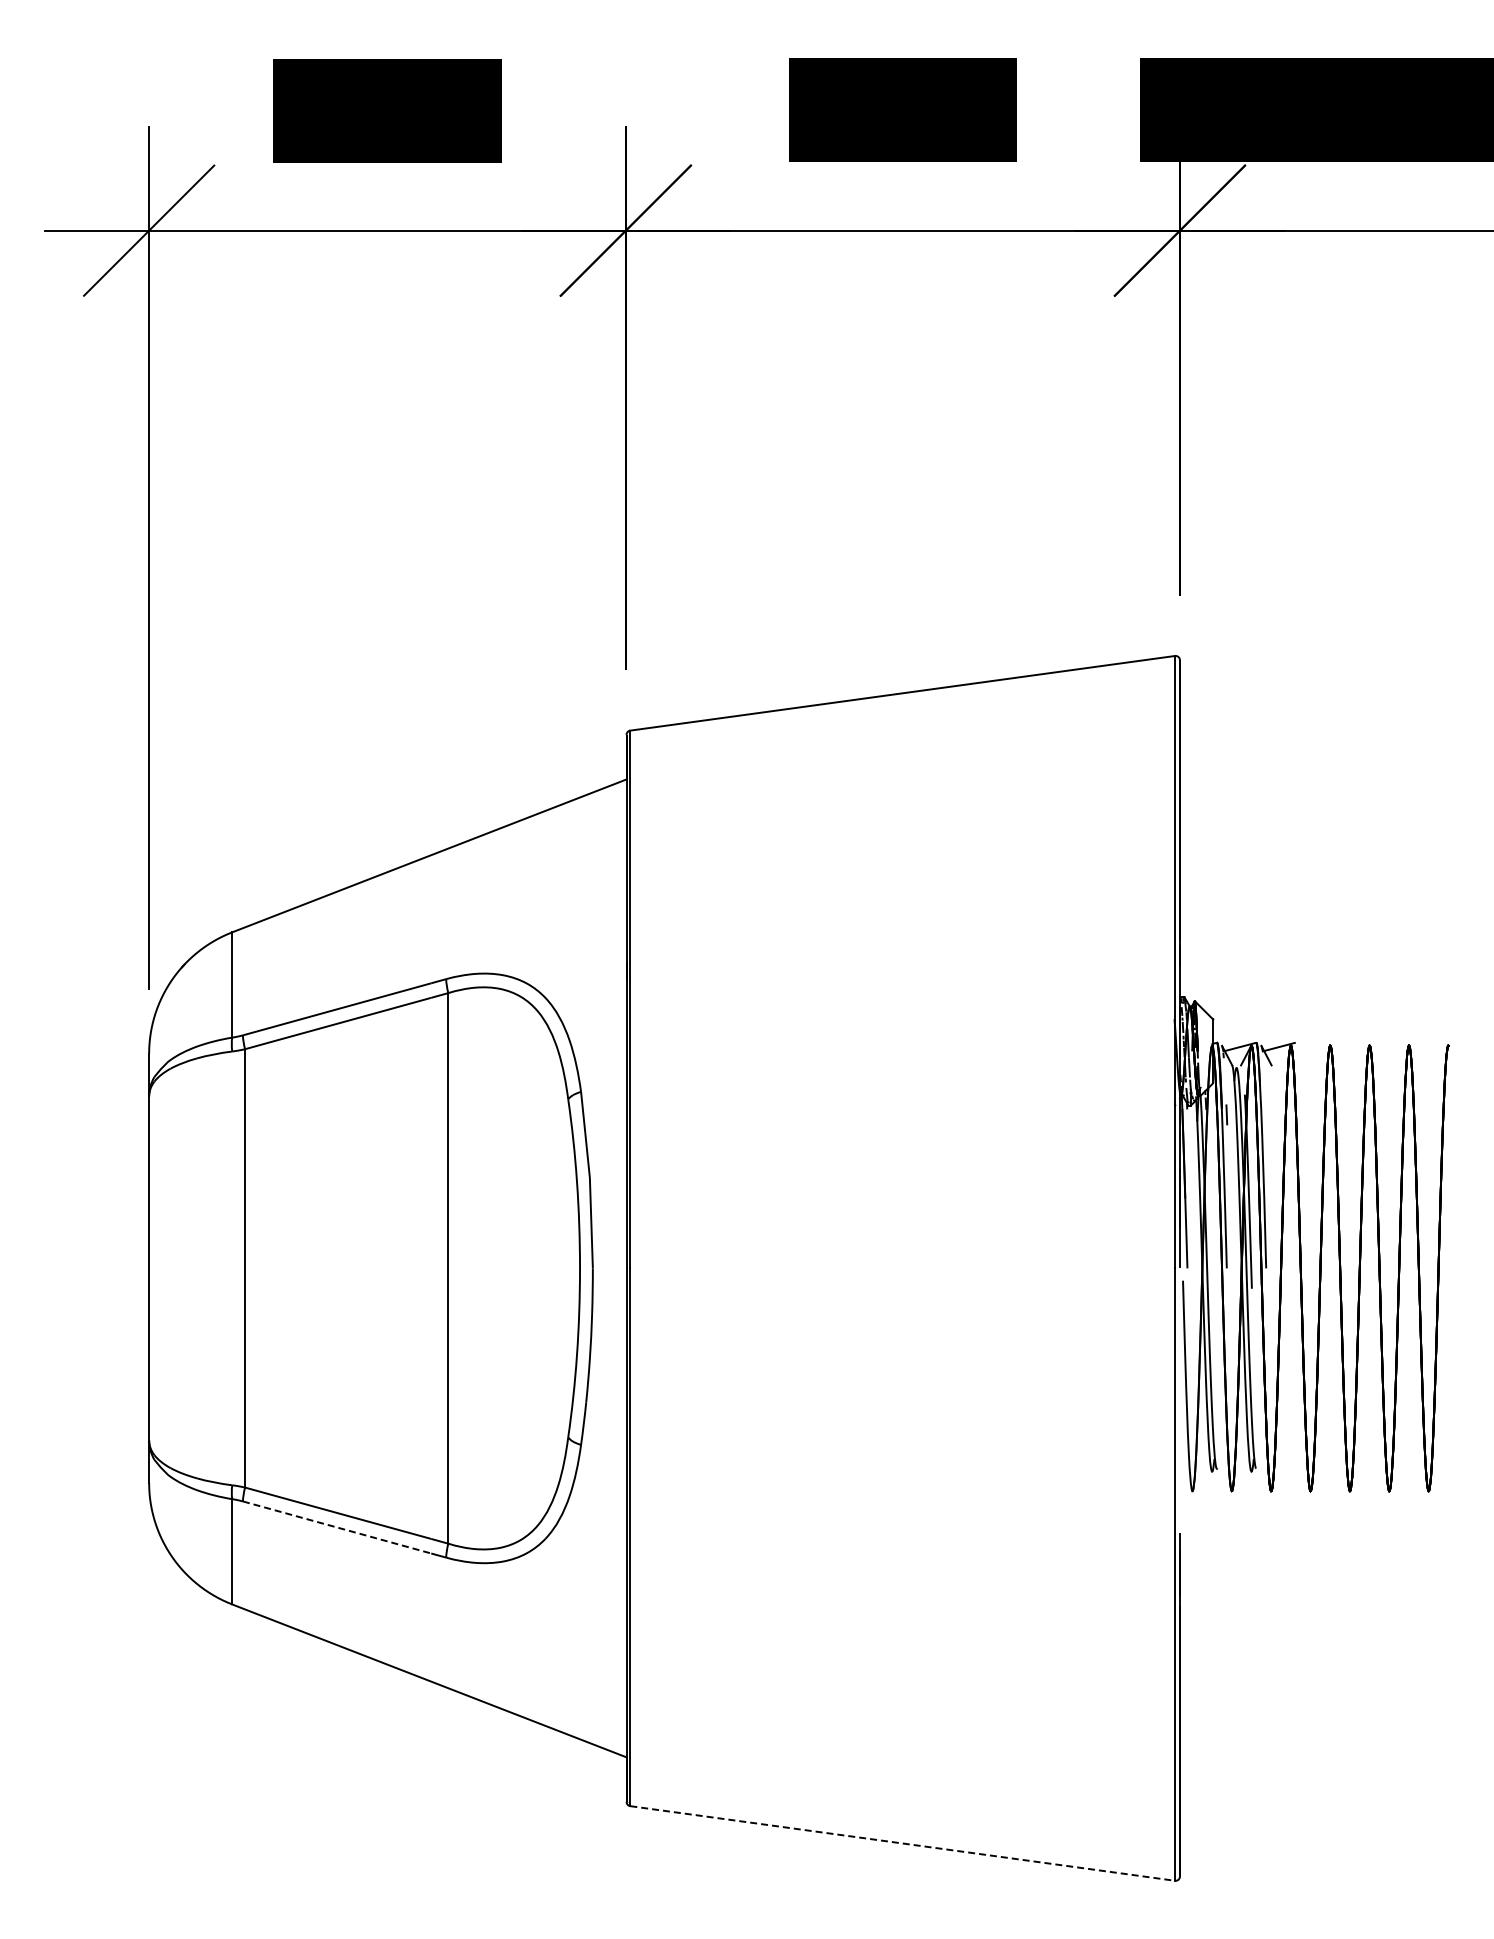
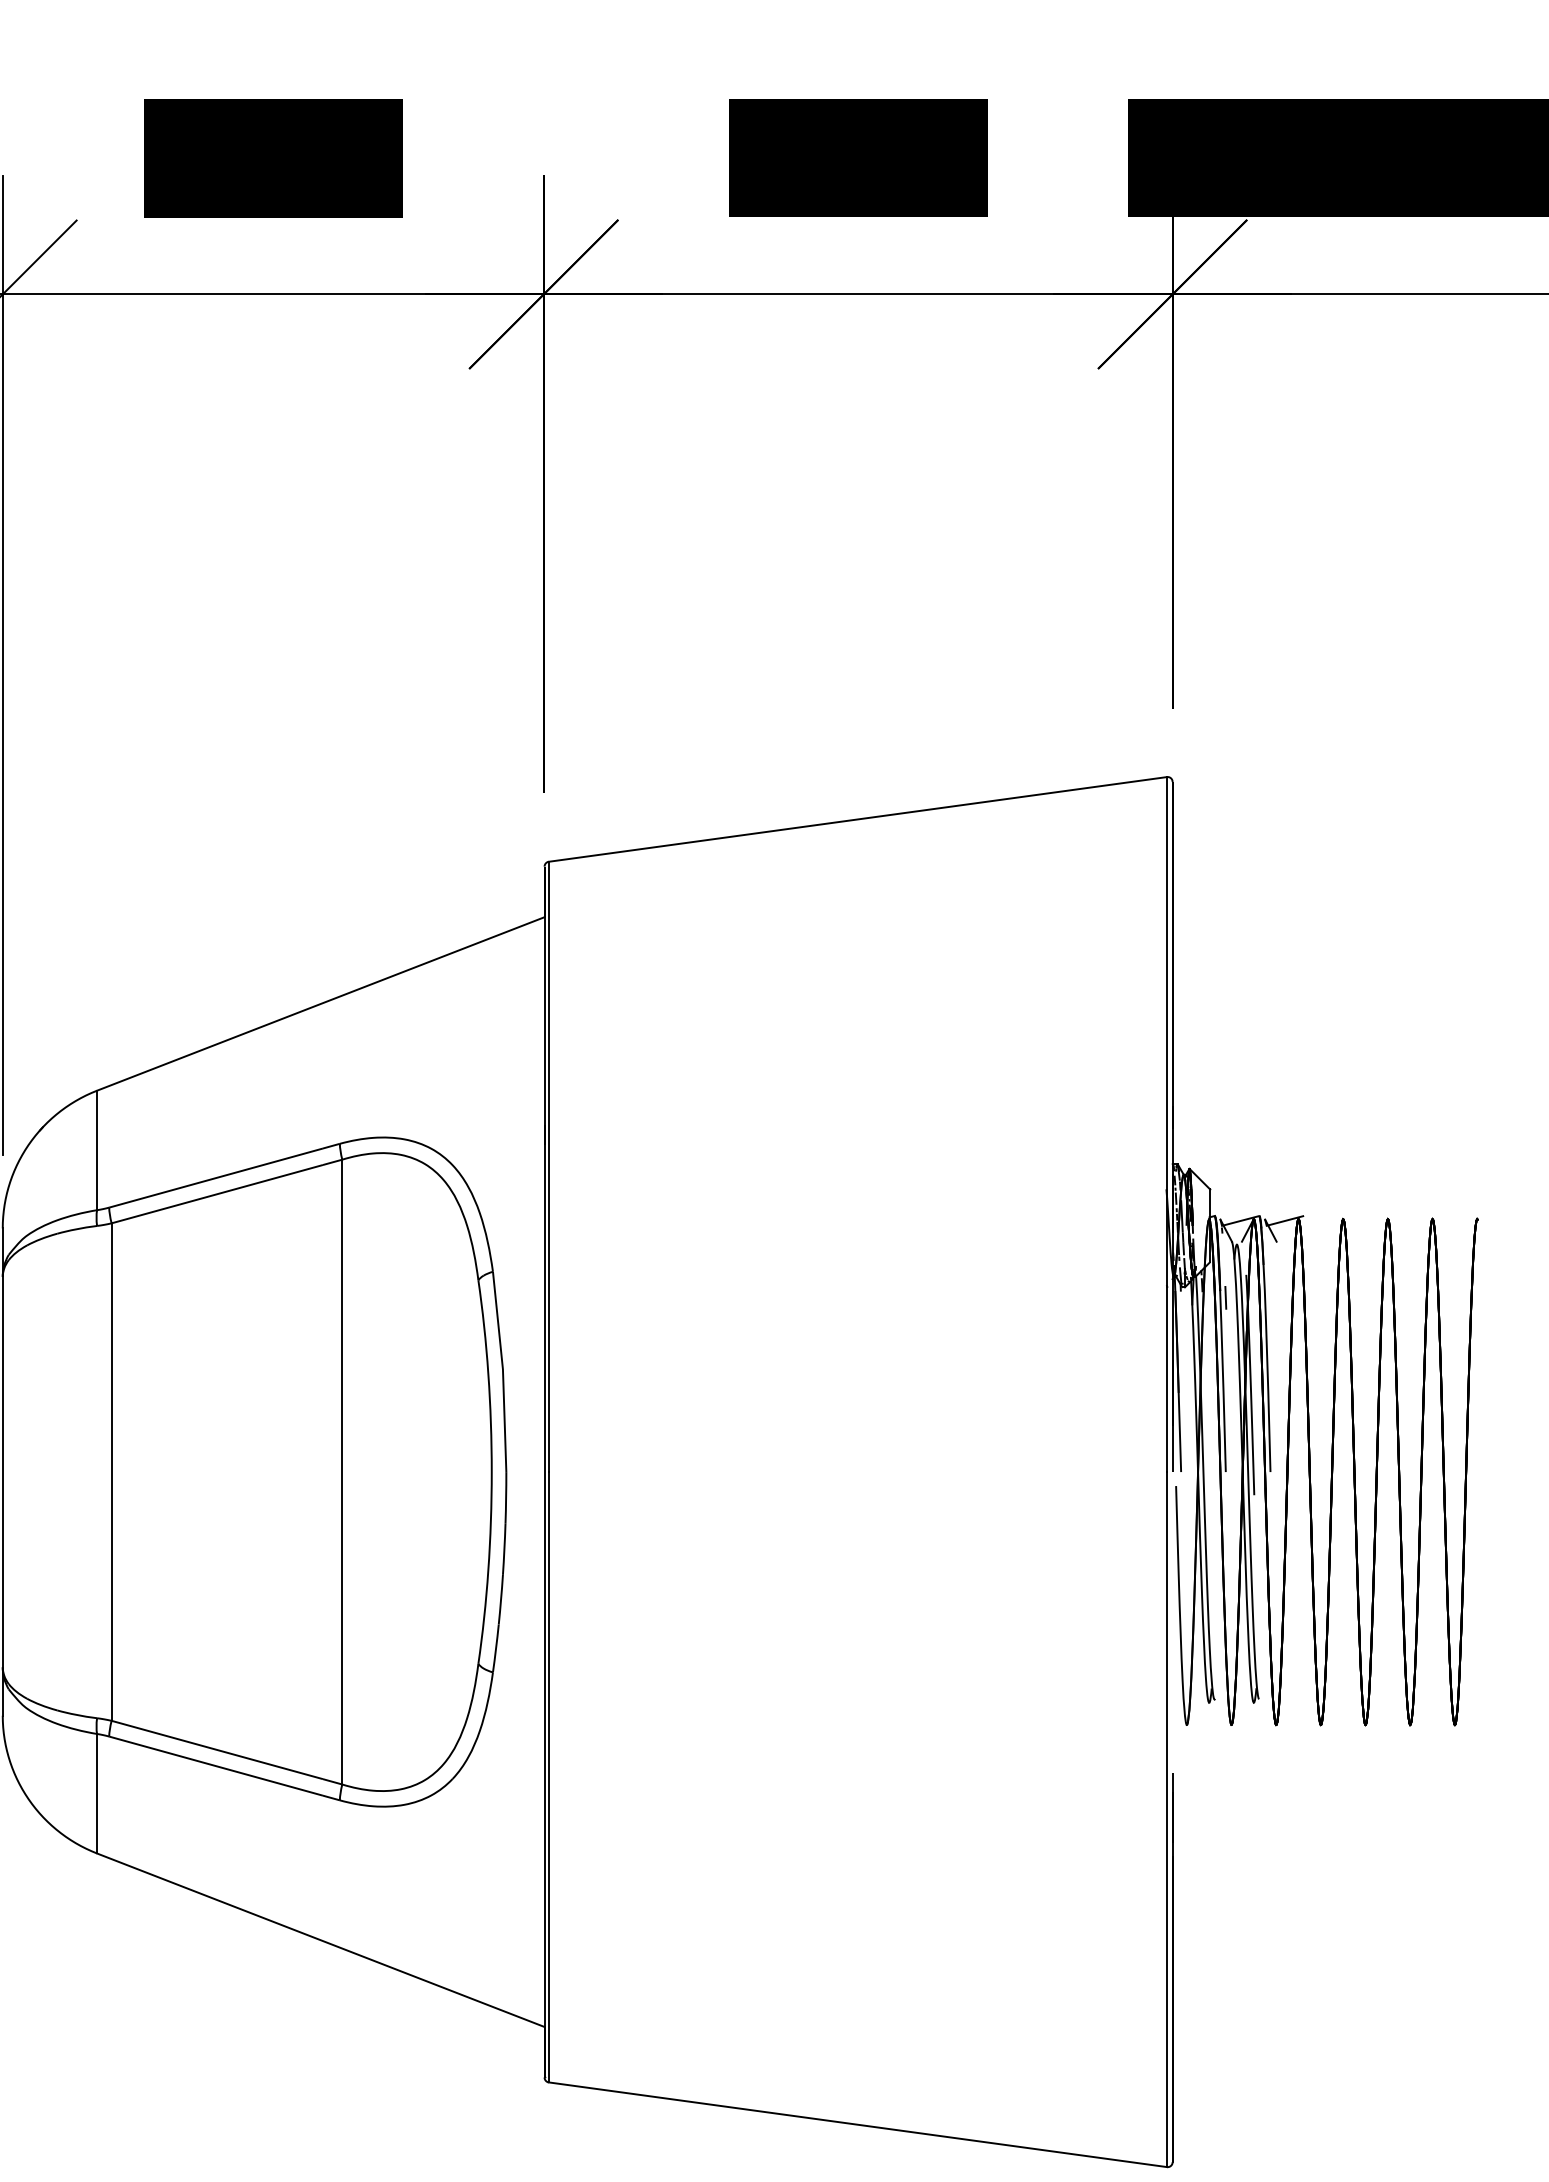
line: (337, 1527) -> (216, 1766), dashed -> solid
line: (902, 1843) -> (857, 2124), dashed -> solid

